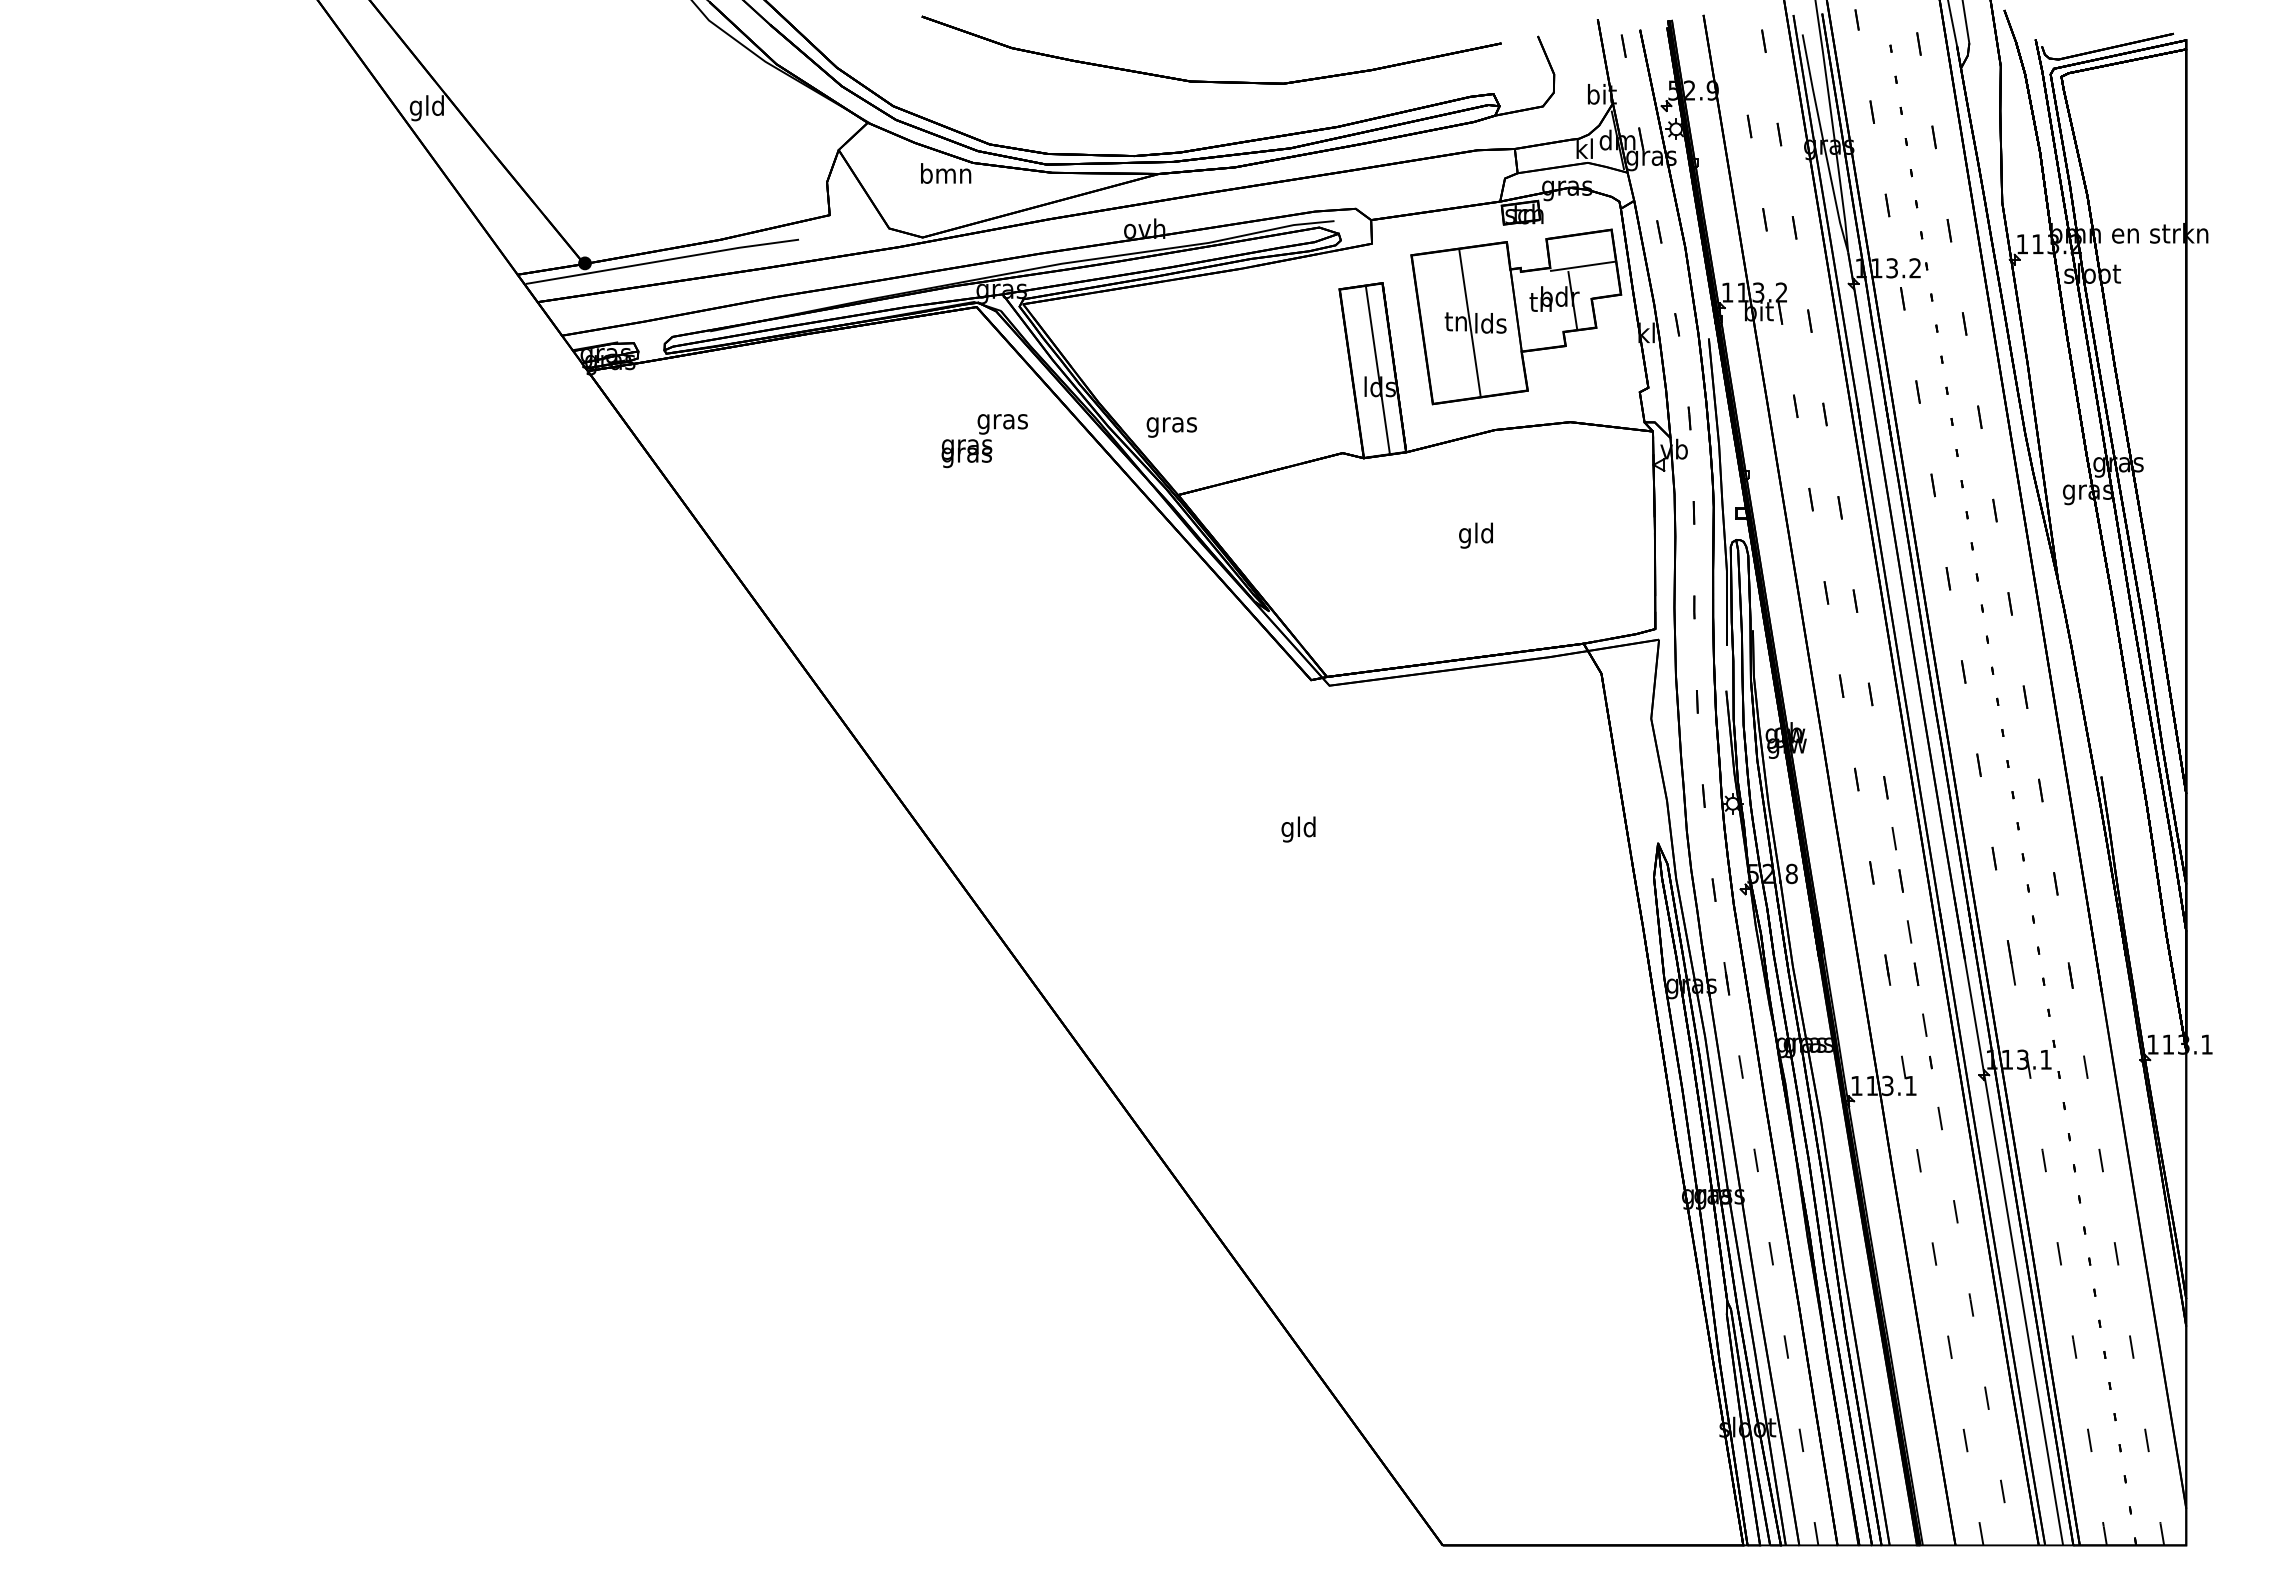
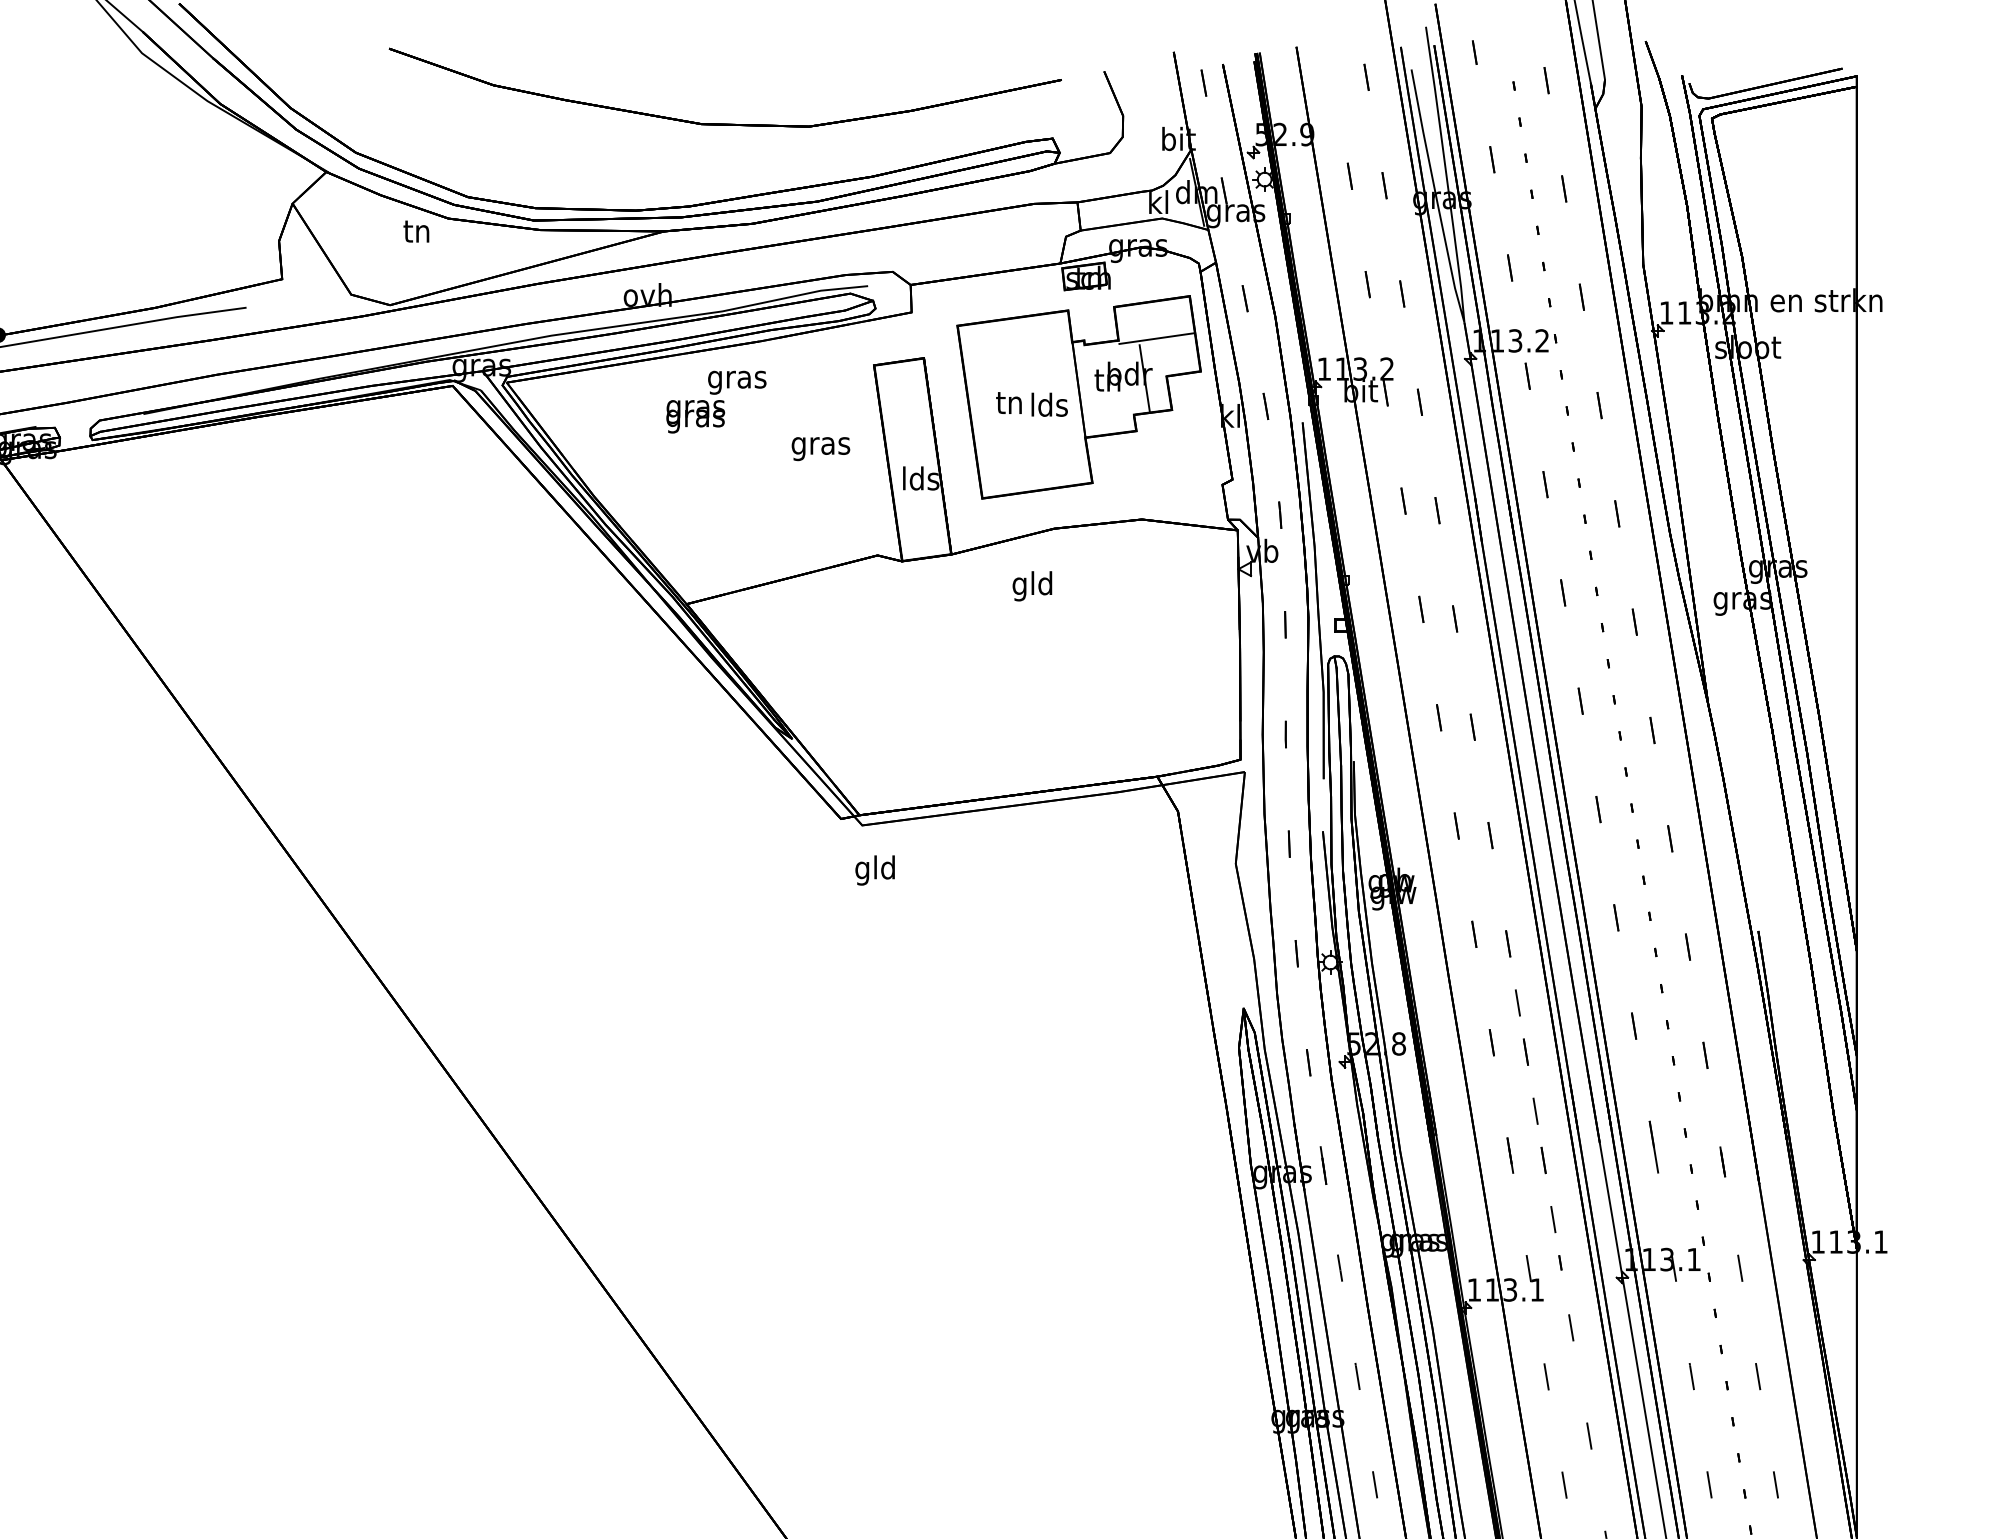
text: (946, 173) -> (417, 230), bmn -> tn
line: (1469, 322) -> (1024, 403), removed
line: (1377, 369) -> (918, 458), removed
text: (1171, 427) -> (820, 449), moved
text: (984, 441) -> (716, 402), moved
text: (1475, 535) -> (1031, 586), moved
text: (1298, 829) -> (875, 870), moved

